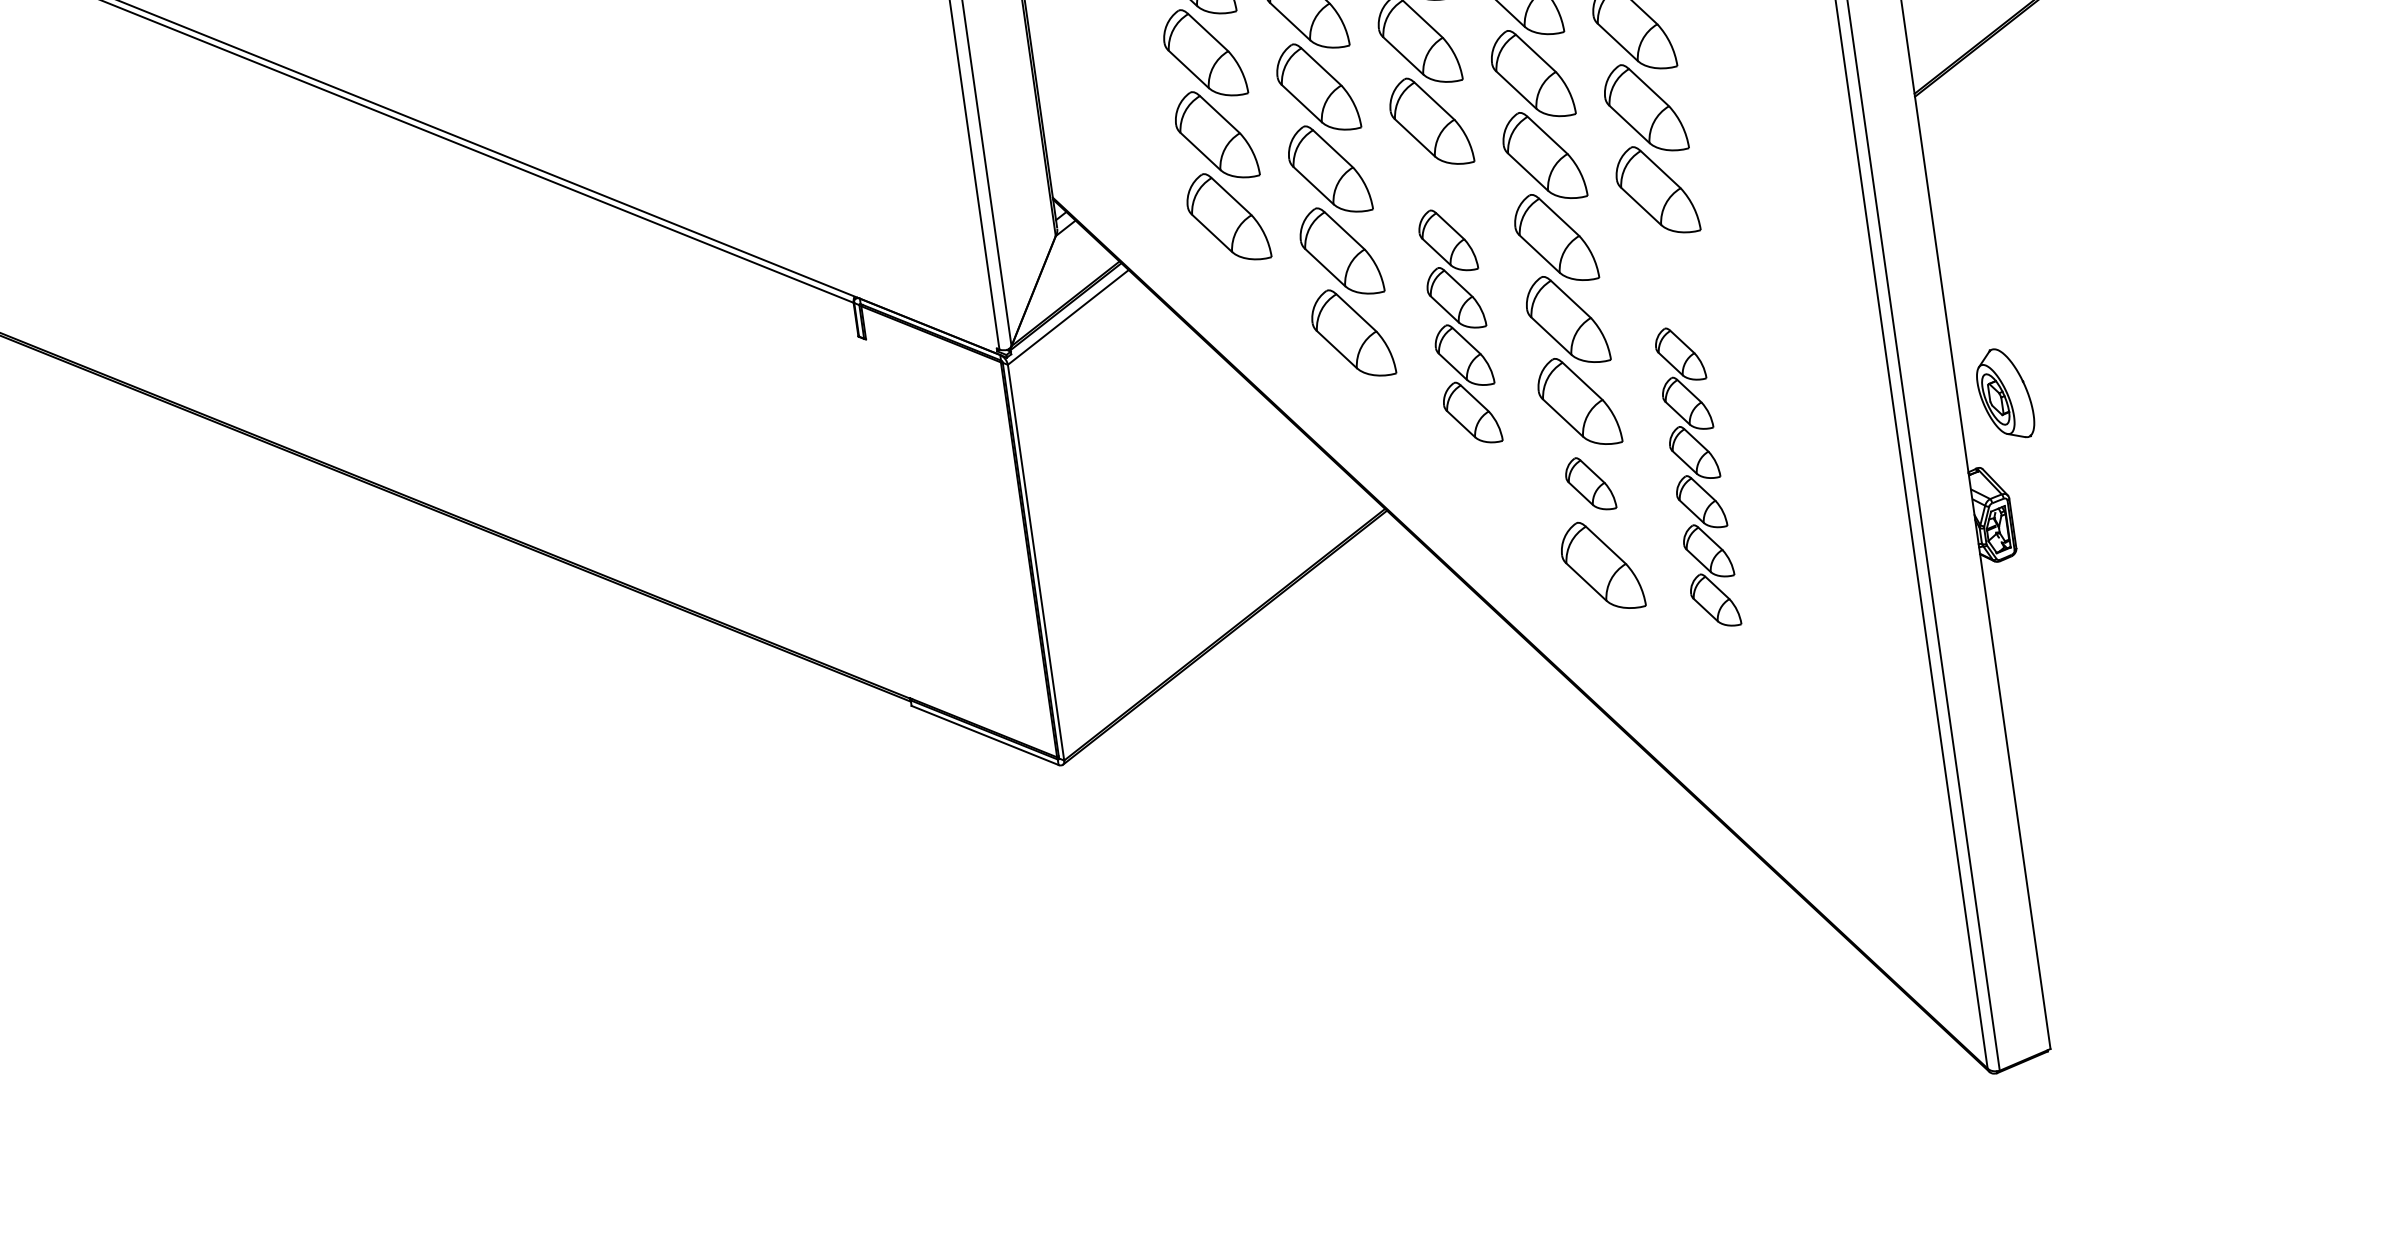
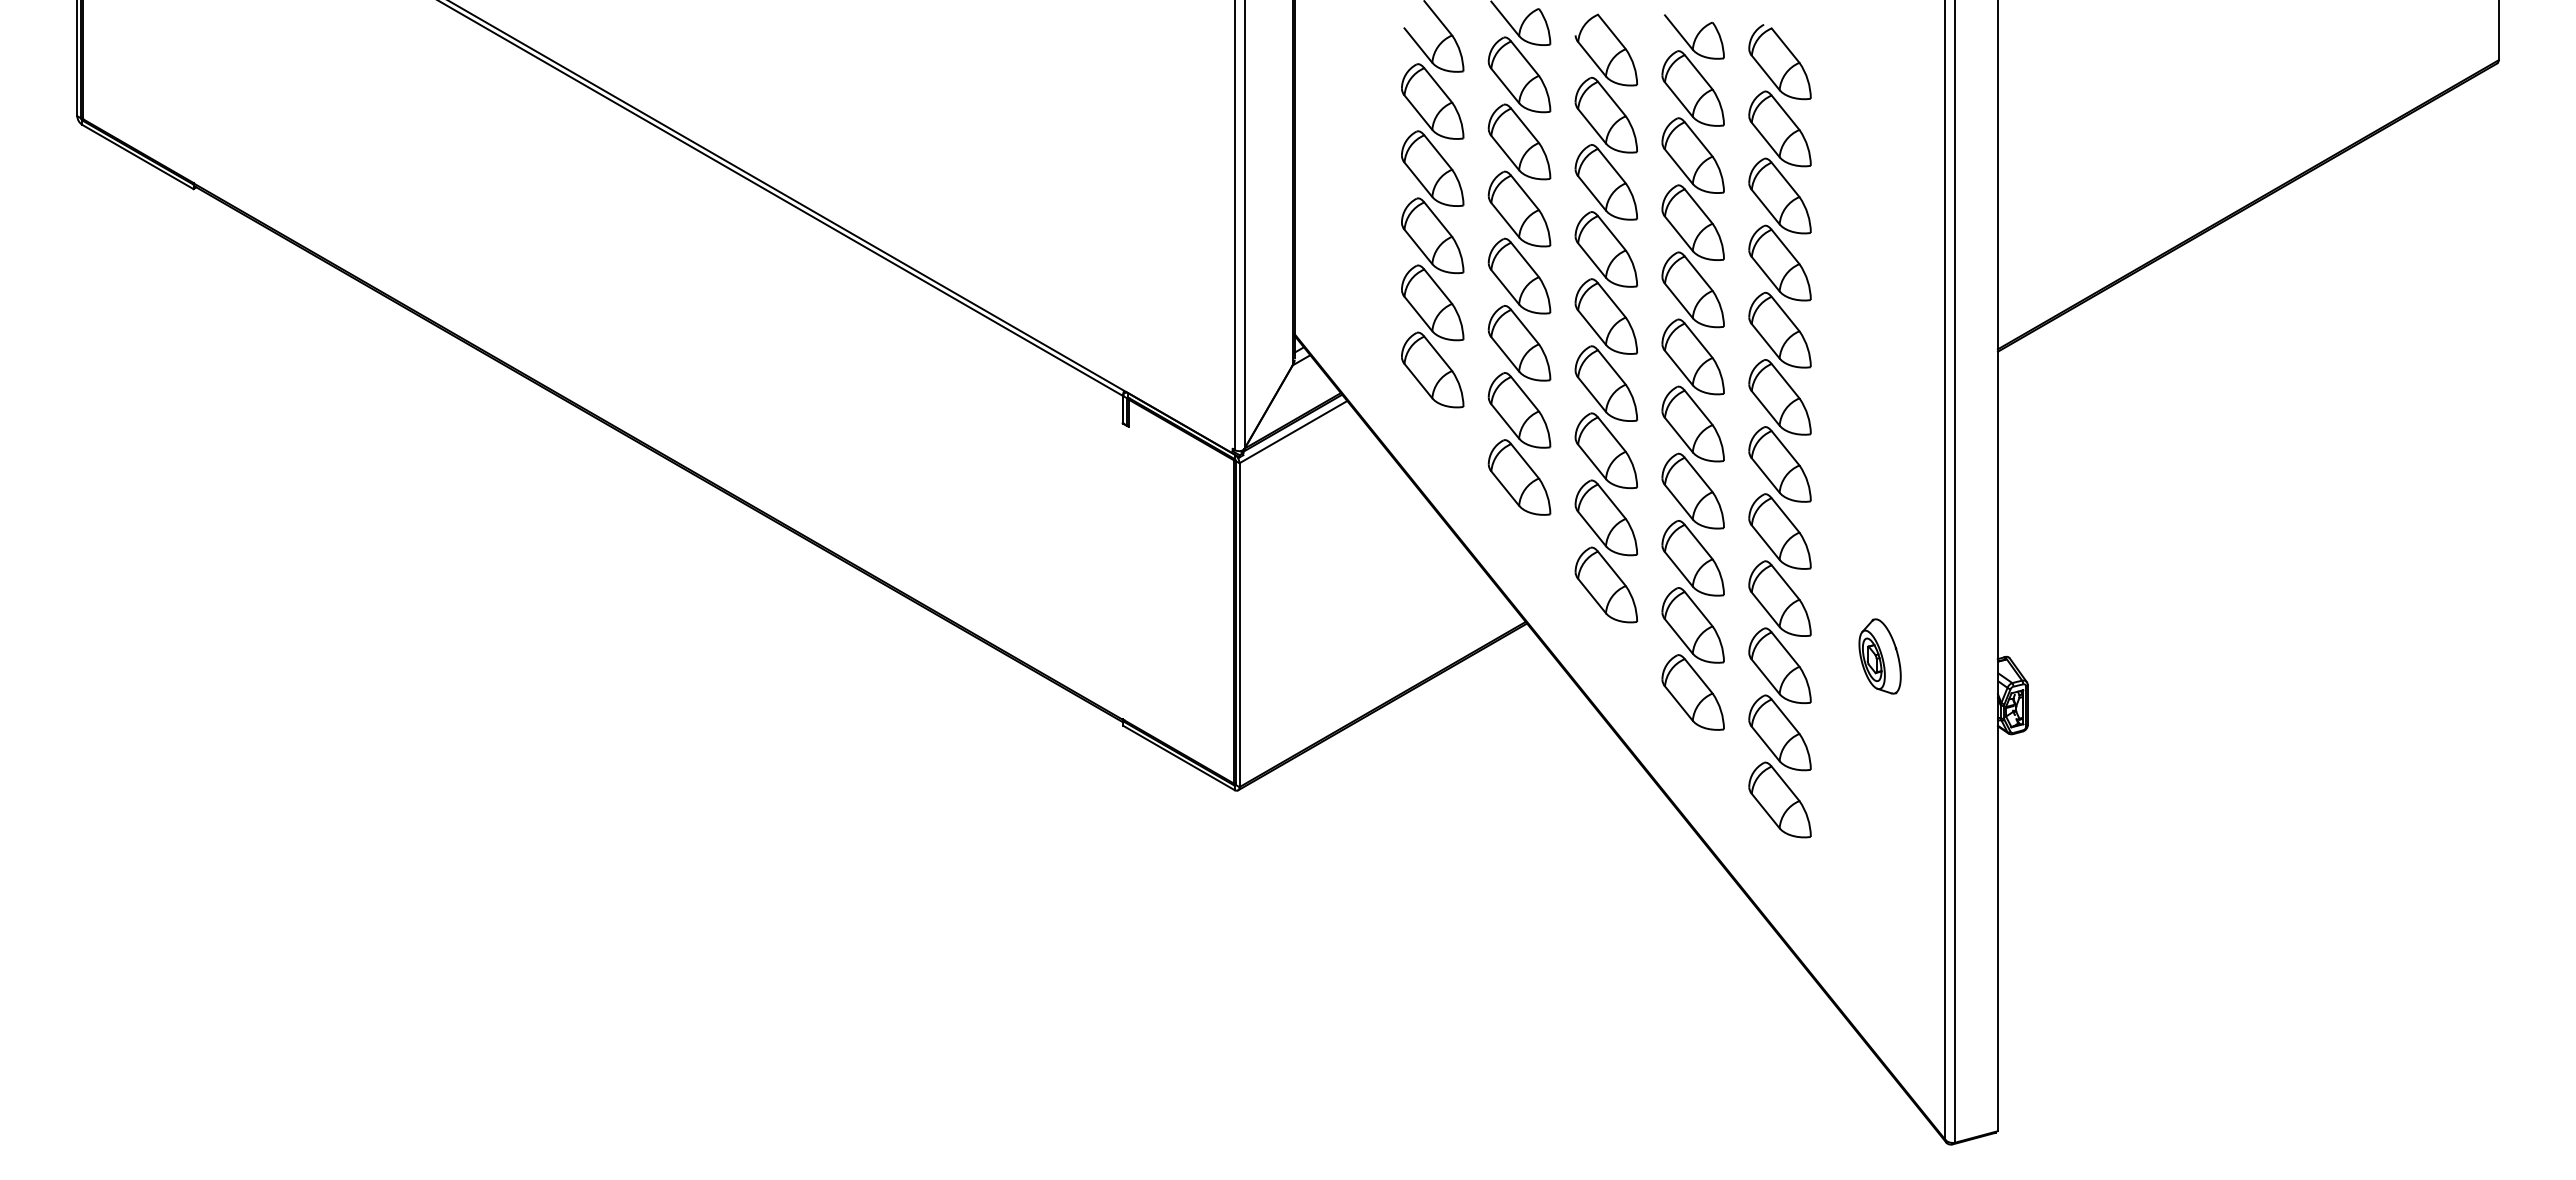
part: (1459, 327) -> (1606, 484), size x1.43
part: (2004, 394) -> (1879, 656), moved
part: (1696, 477) -> (1779, 632), size x1.67
part: (1589, 484) -> (1692, 625), size x1.67

